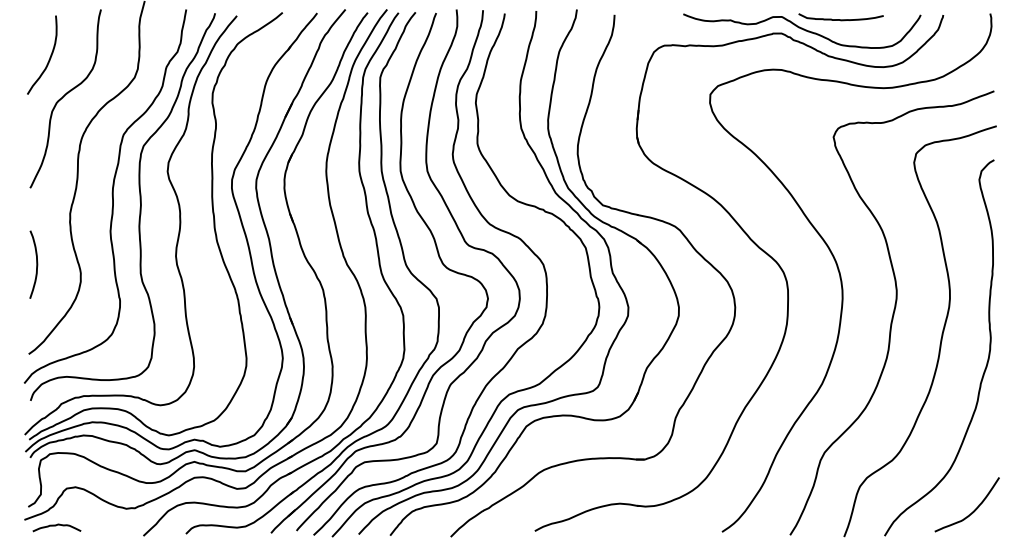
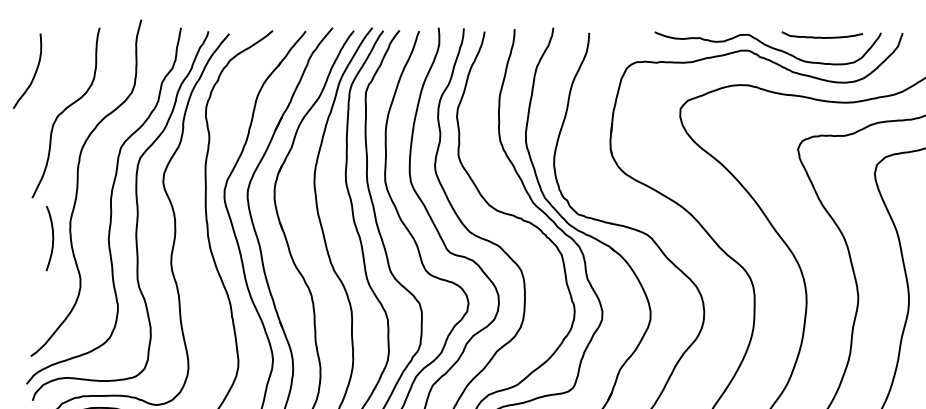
curve: (840, 19) -> (821, 37), moved
curve: (49, 57) -> (34, 73), moved
curve: (36, 264) -> (52, 238), moved

